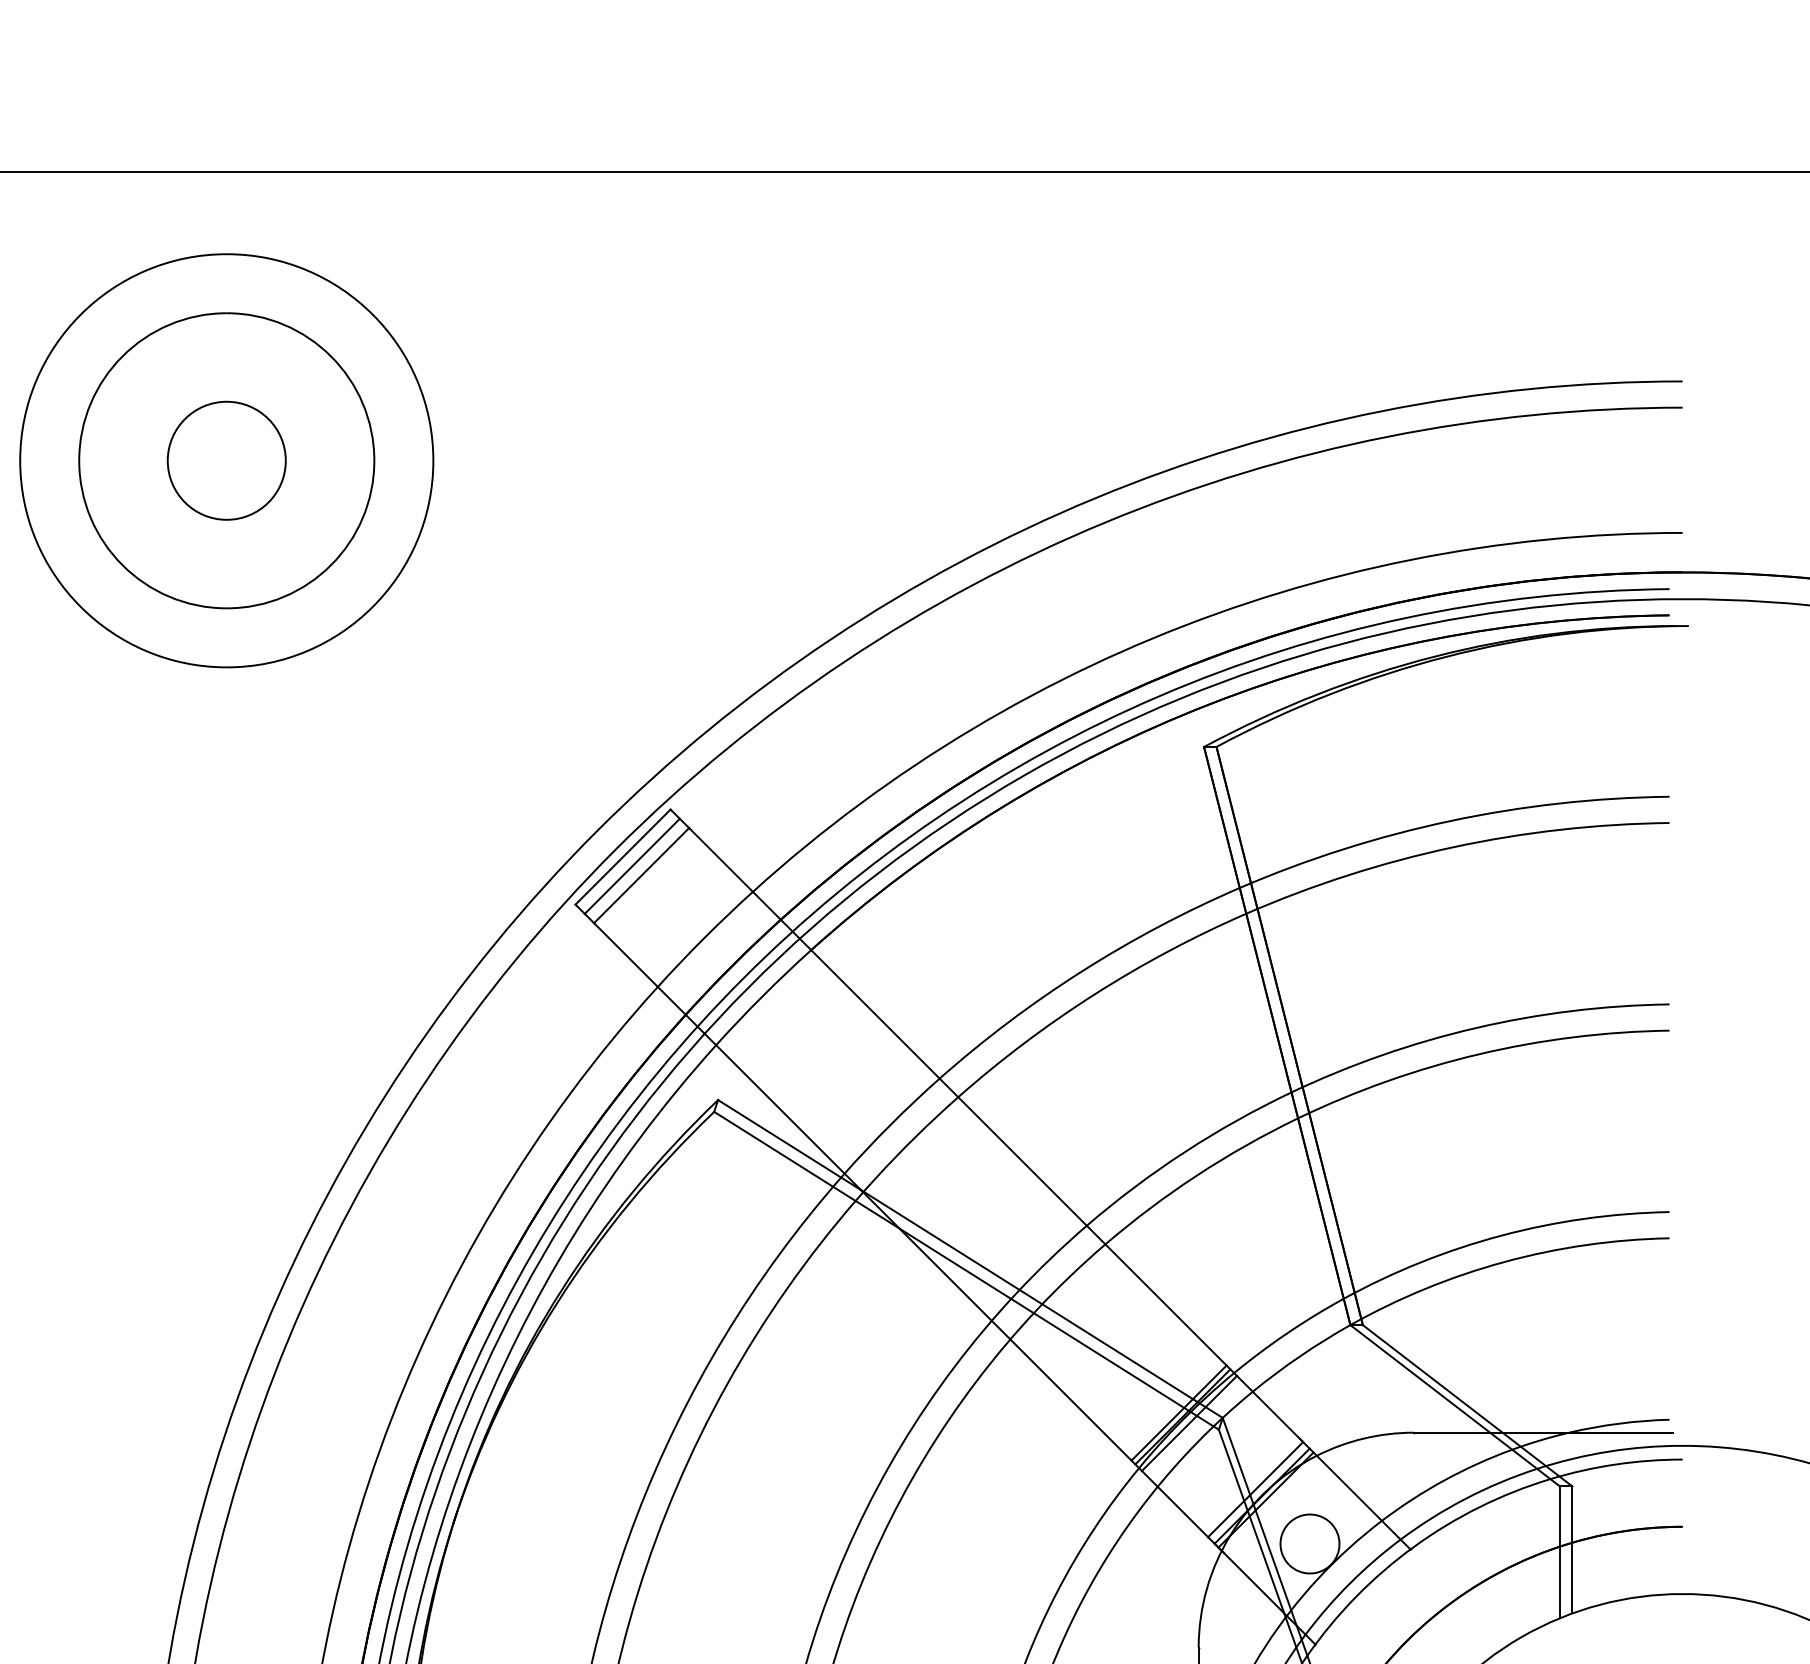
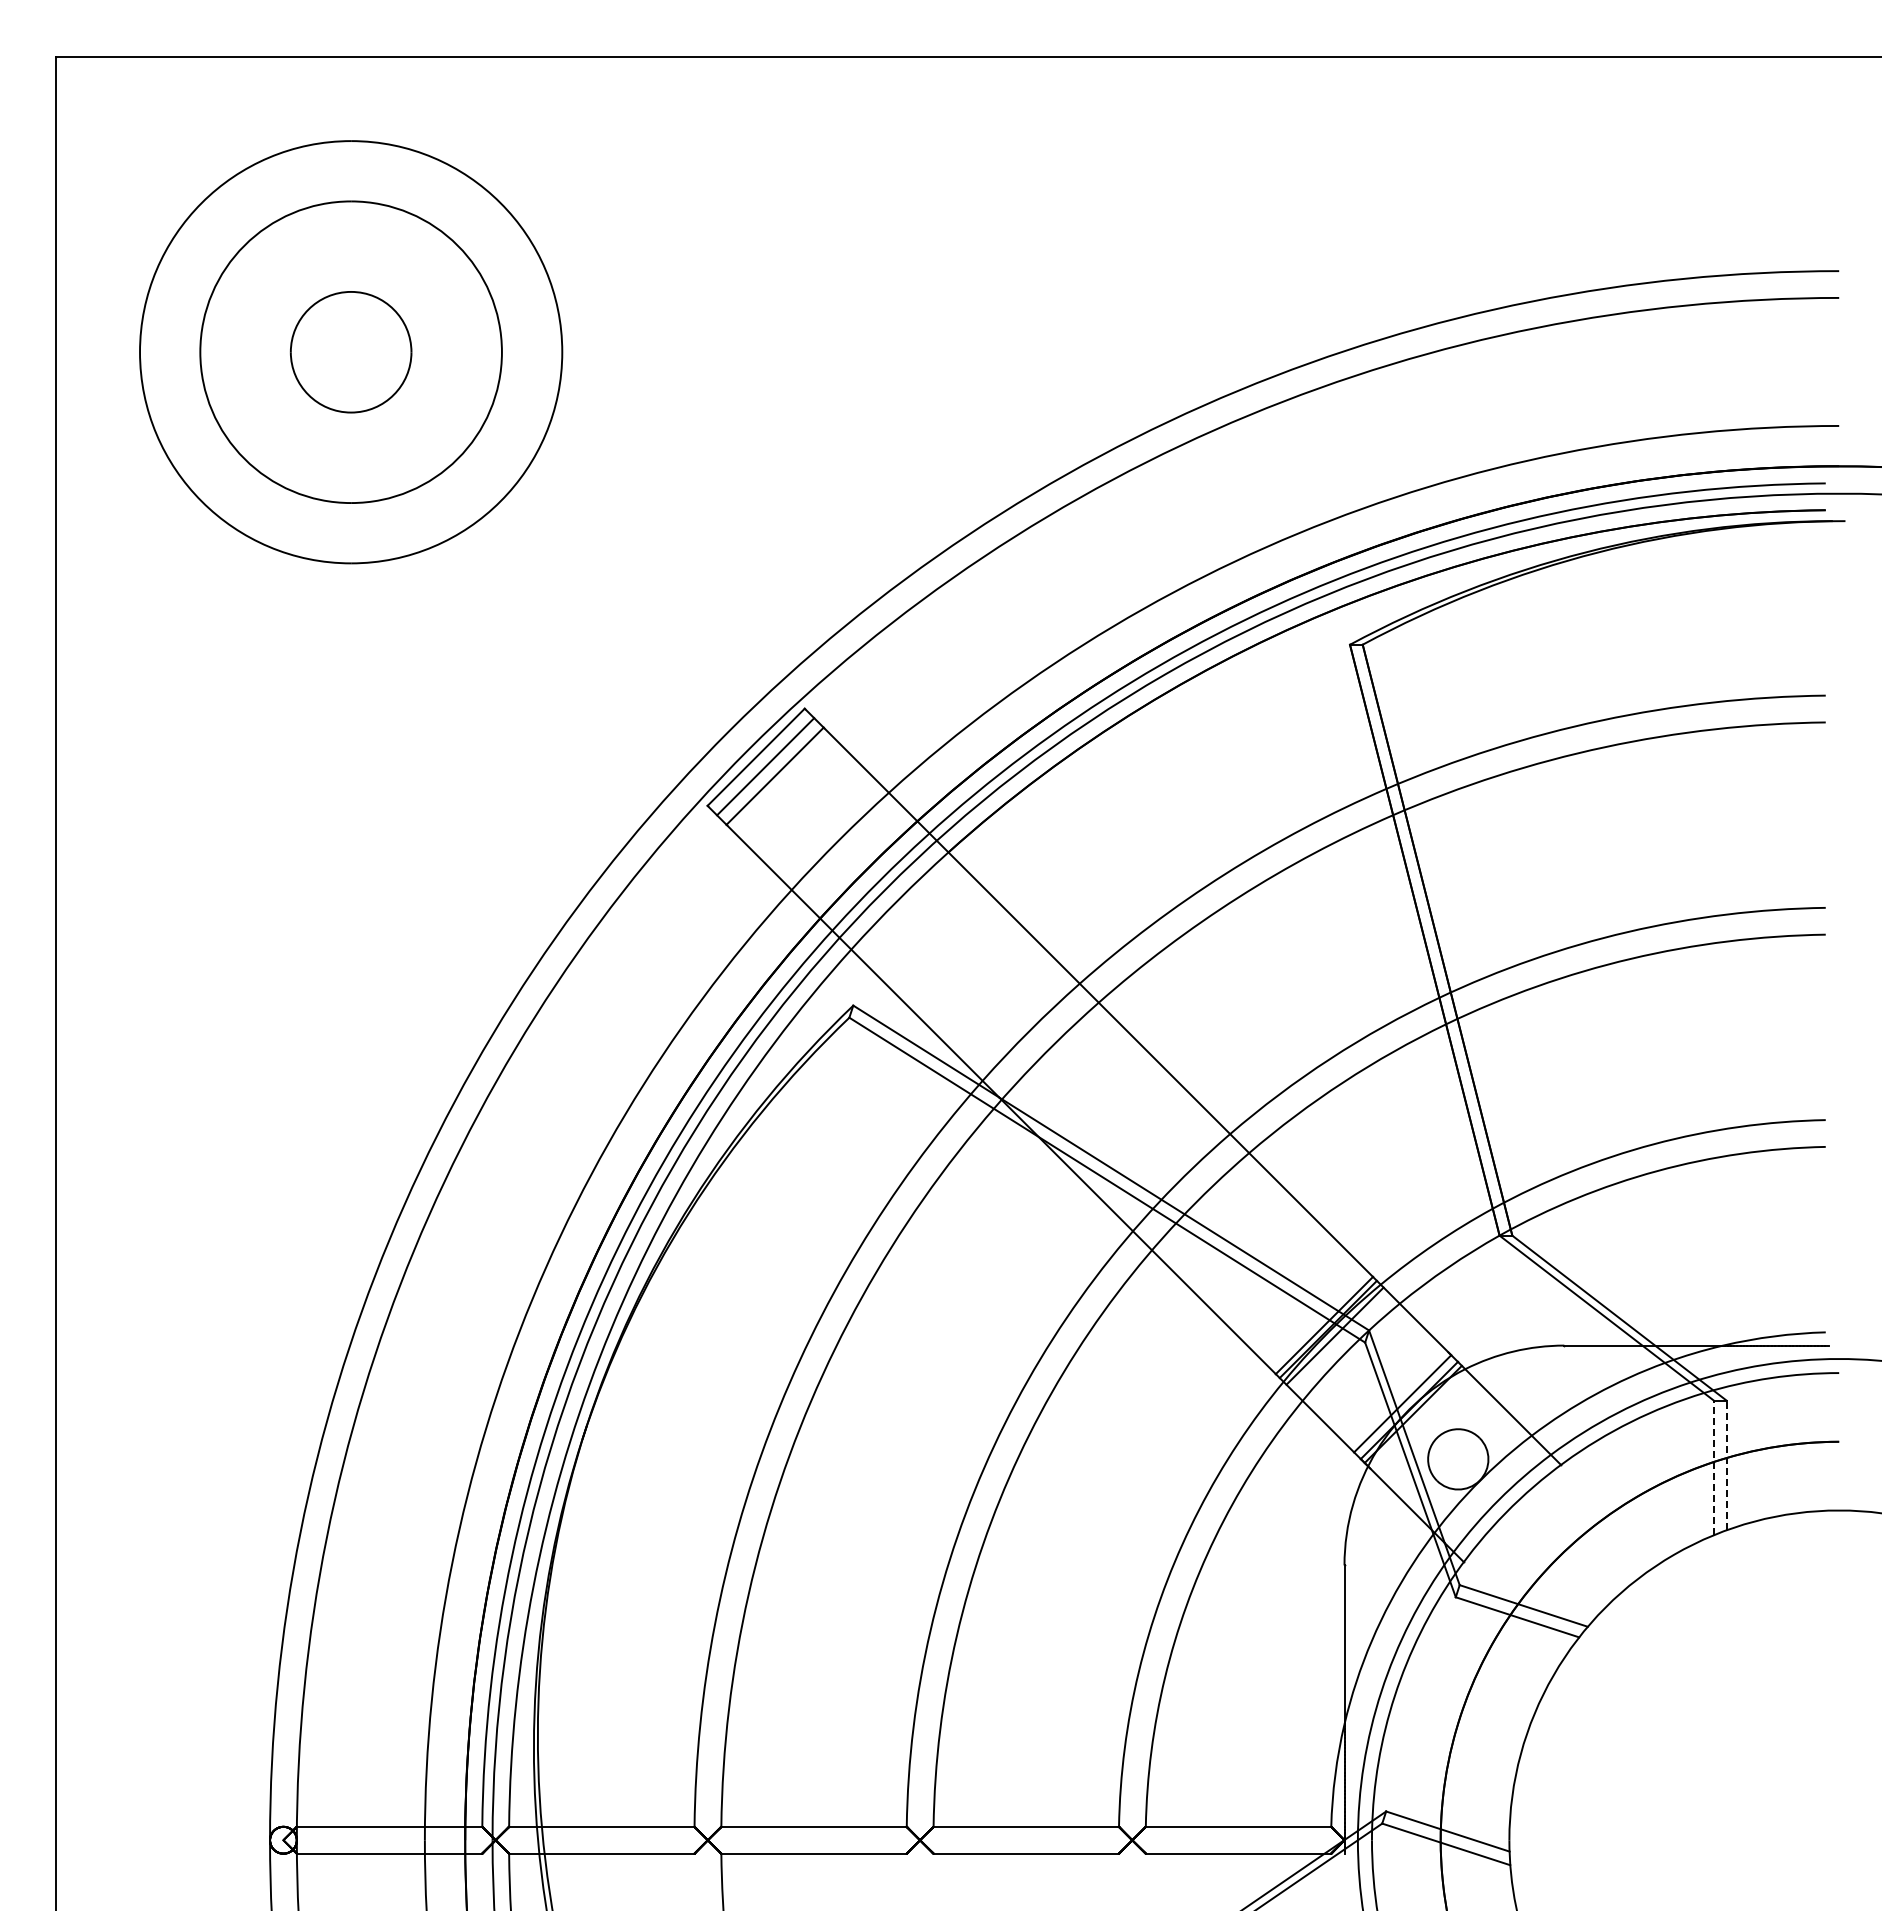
line: (1572, 1550) -> (1726, 1465), solid -> dashed
line: (1559, 1551) -> (1713, 1467), solid -> dashed

